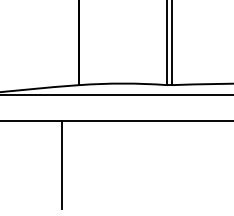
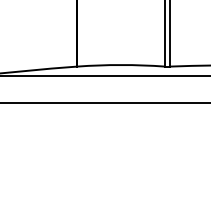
line: (61, 165) -> (59, 146), removed

